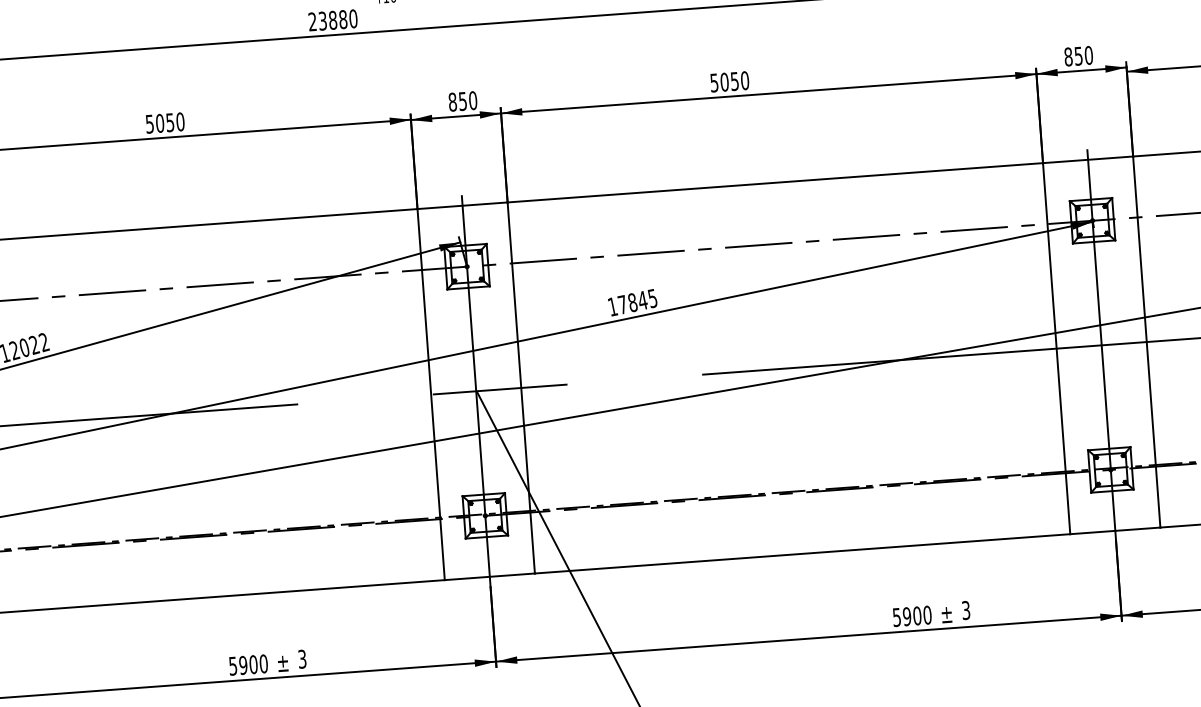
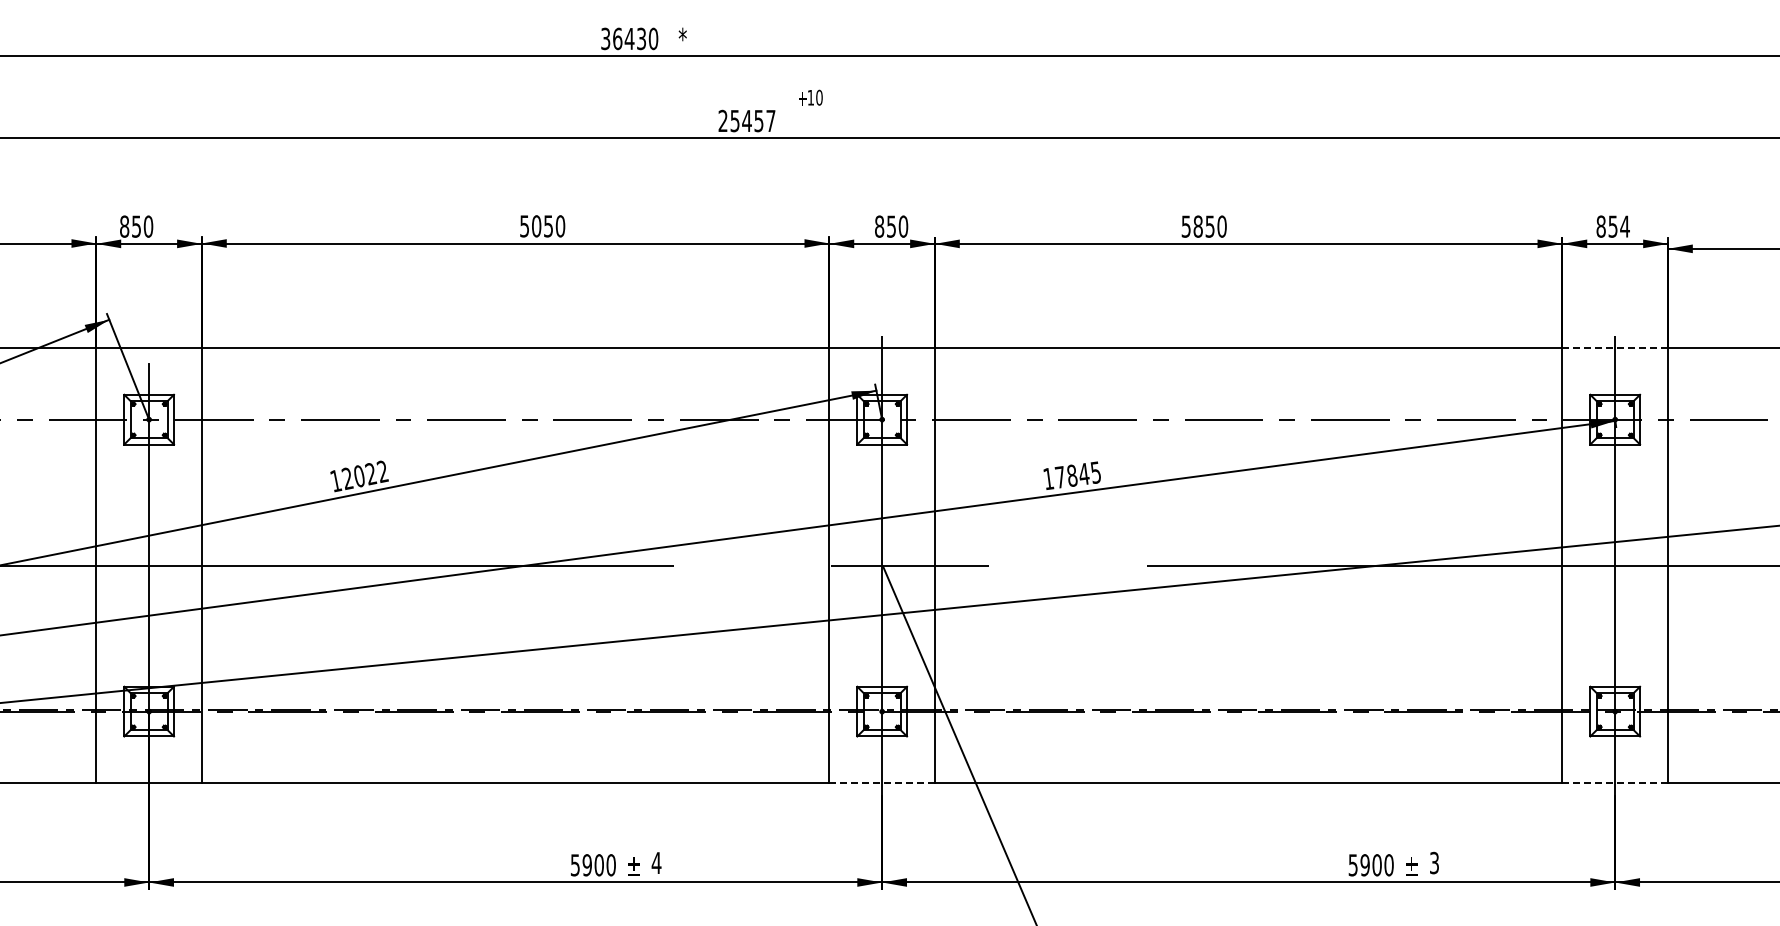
text: (338, 19) -> (753, 120), 23880 -> 25457
text: (1088, 55) -> (1624, 226), 850 -> 854
text: (724, 82) -> (1197, 226), 5050 -> 5850
line: (1088, 160) -> (1615, 348), solid -> dashed
line: (1115, 531) -> (1615, 783), solid -> dashed
line: (490, 577) -> (882, 783), solid -> dashed
text: (302, 658) -> (656, 862), 3 -> 4

